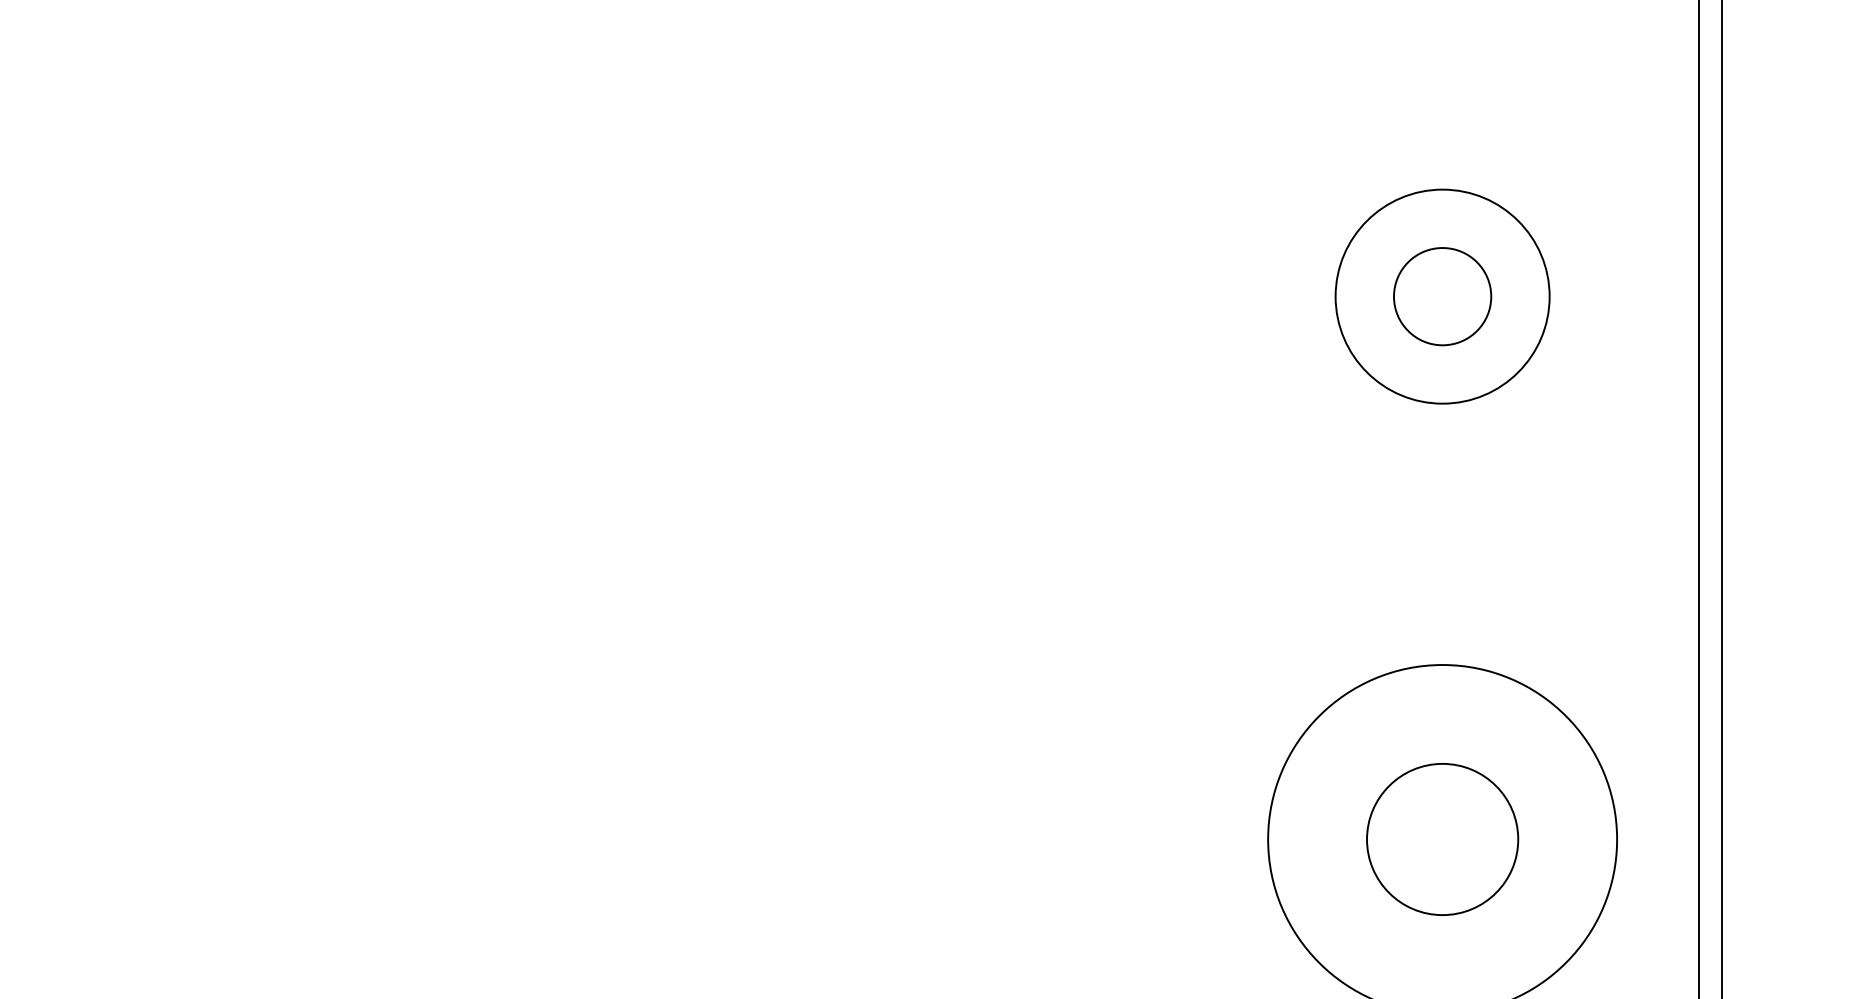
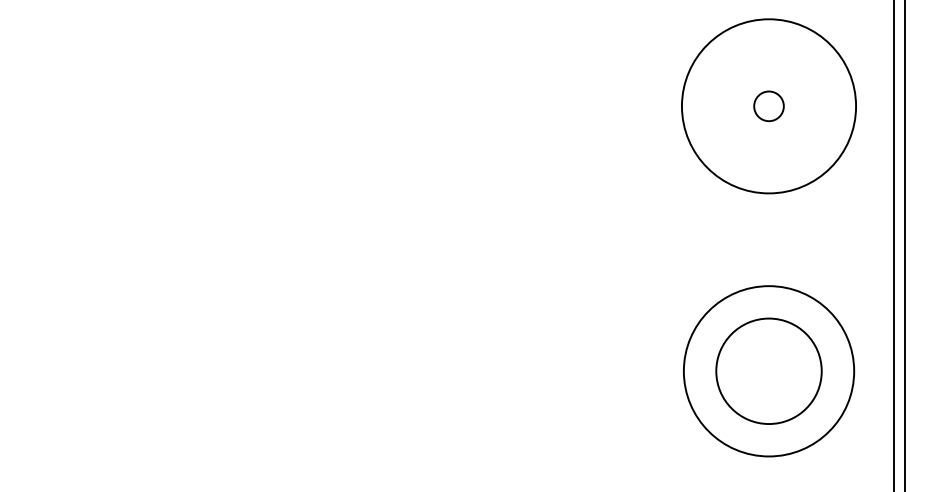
circle: (1441, 296) -> (768, 106), size x0.62
circle: (1441, 296) -> (768, 106), size x1.67
circle: (1441, 839) -> (768, 371), size x1.43

